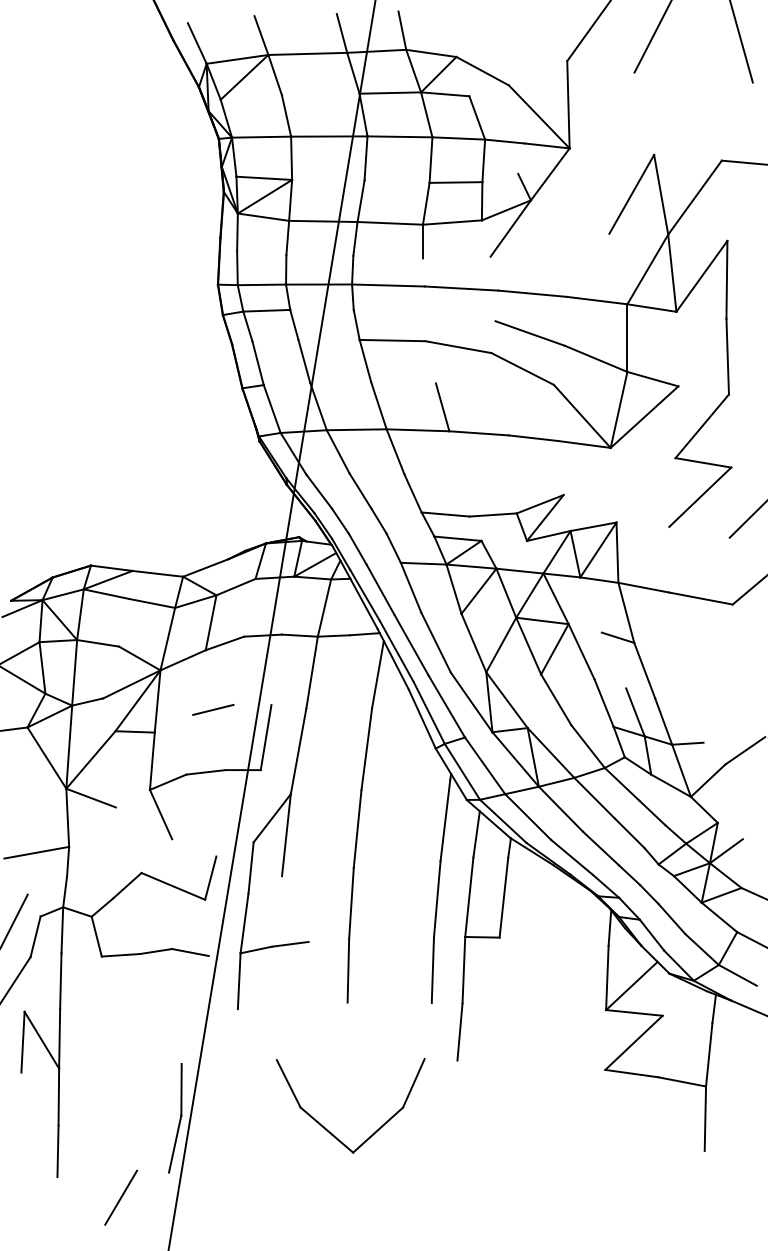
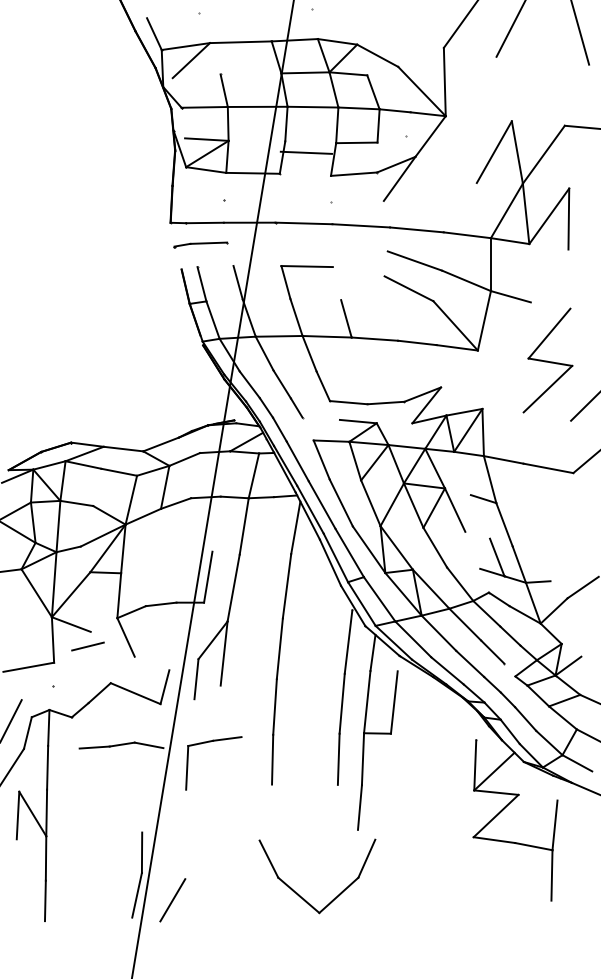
line: (389, 222) -> (305, 152), moved
line: (458, 346) -> (358, 271), removed
line: (727, 355) -> (569, 278), removed
line: (643, 417) -> (503, 326), removed
line: (603, 702) -> (472, 549), removed
line: (212, 709) -> (87, 646), moved
line: (244, 923) -> (191, 722), removed
part: (327, 1129) -> (299, 894), moved
line: (120, 1198) -> (172, 900), moved

